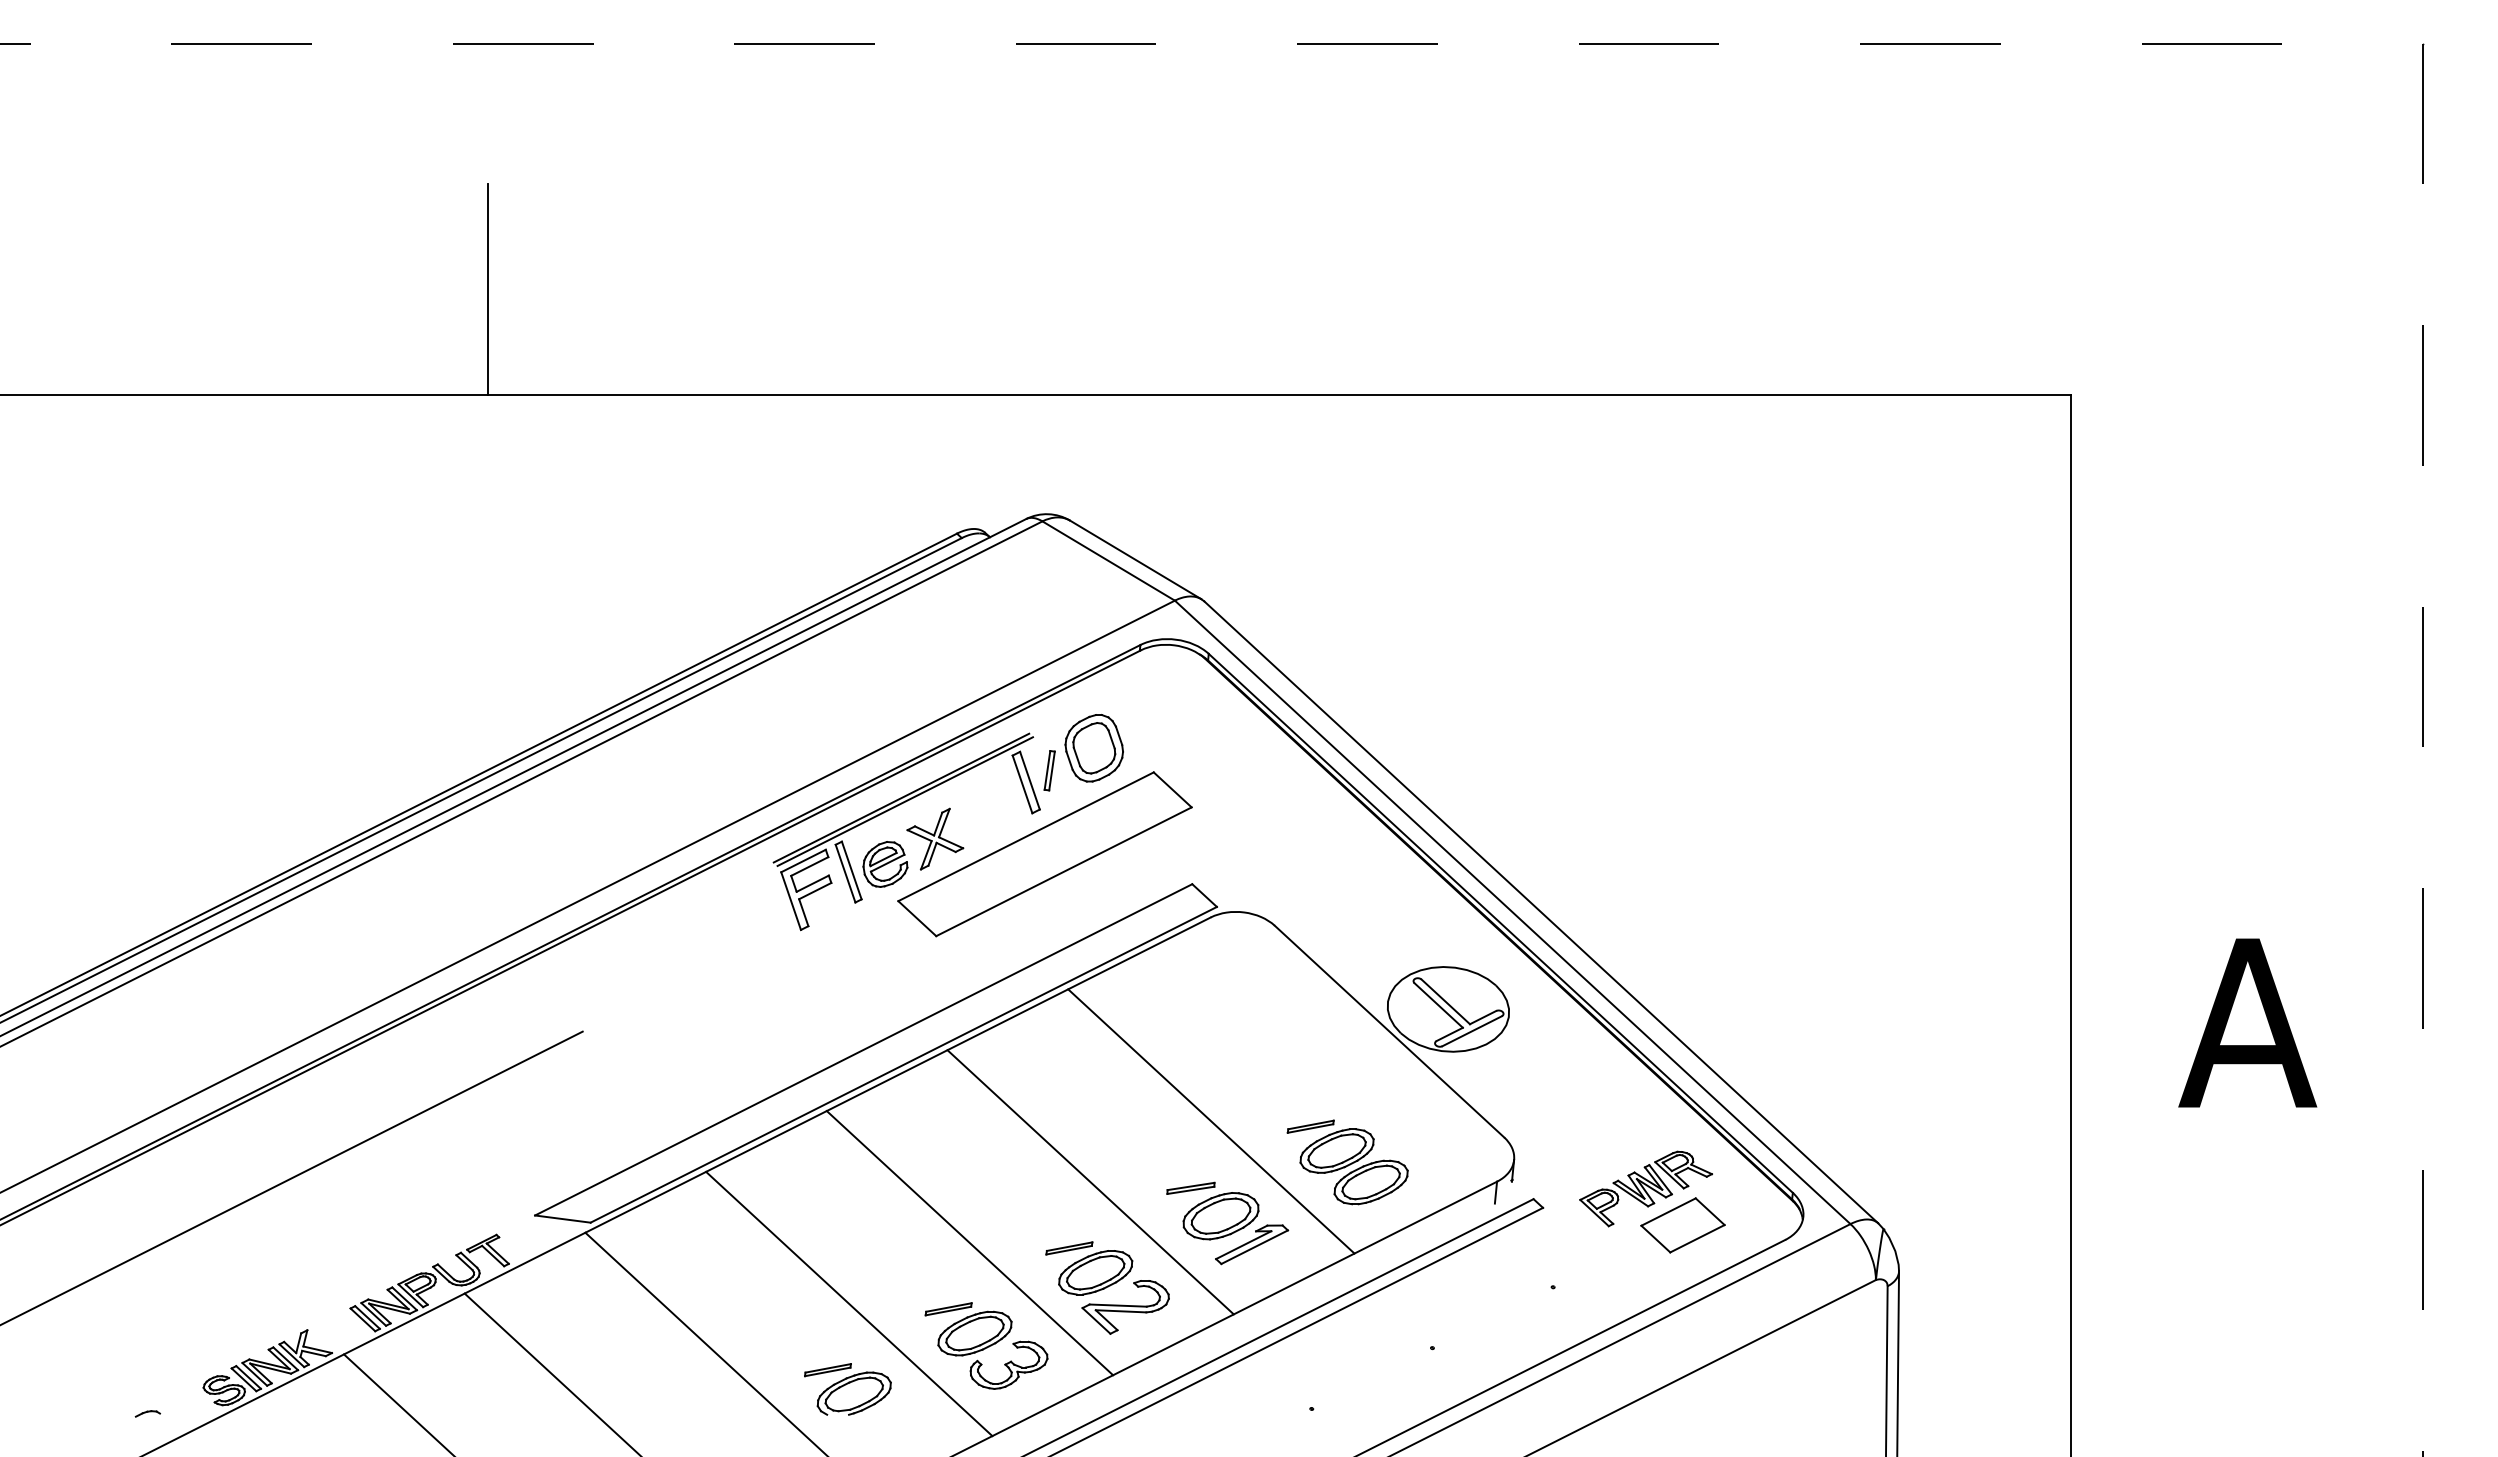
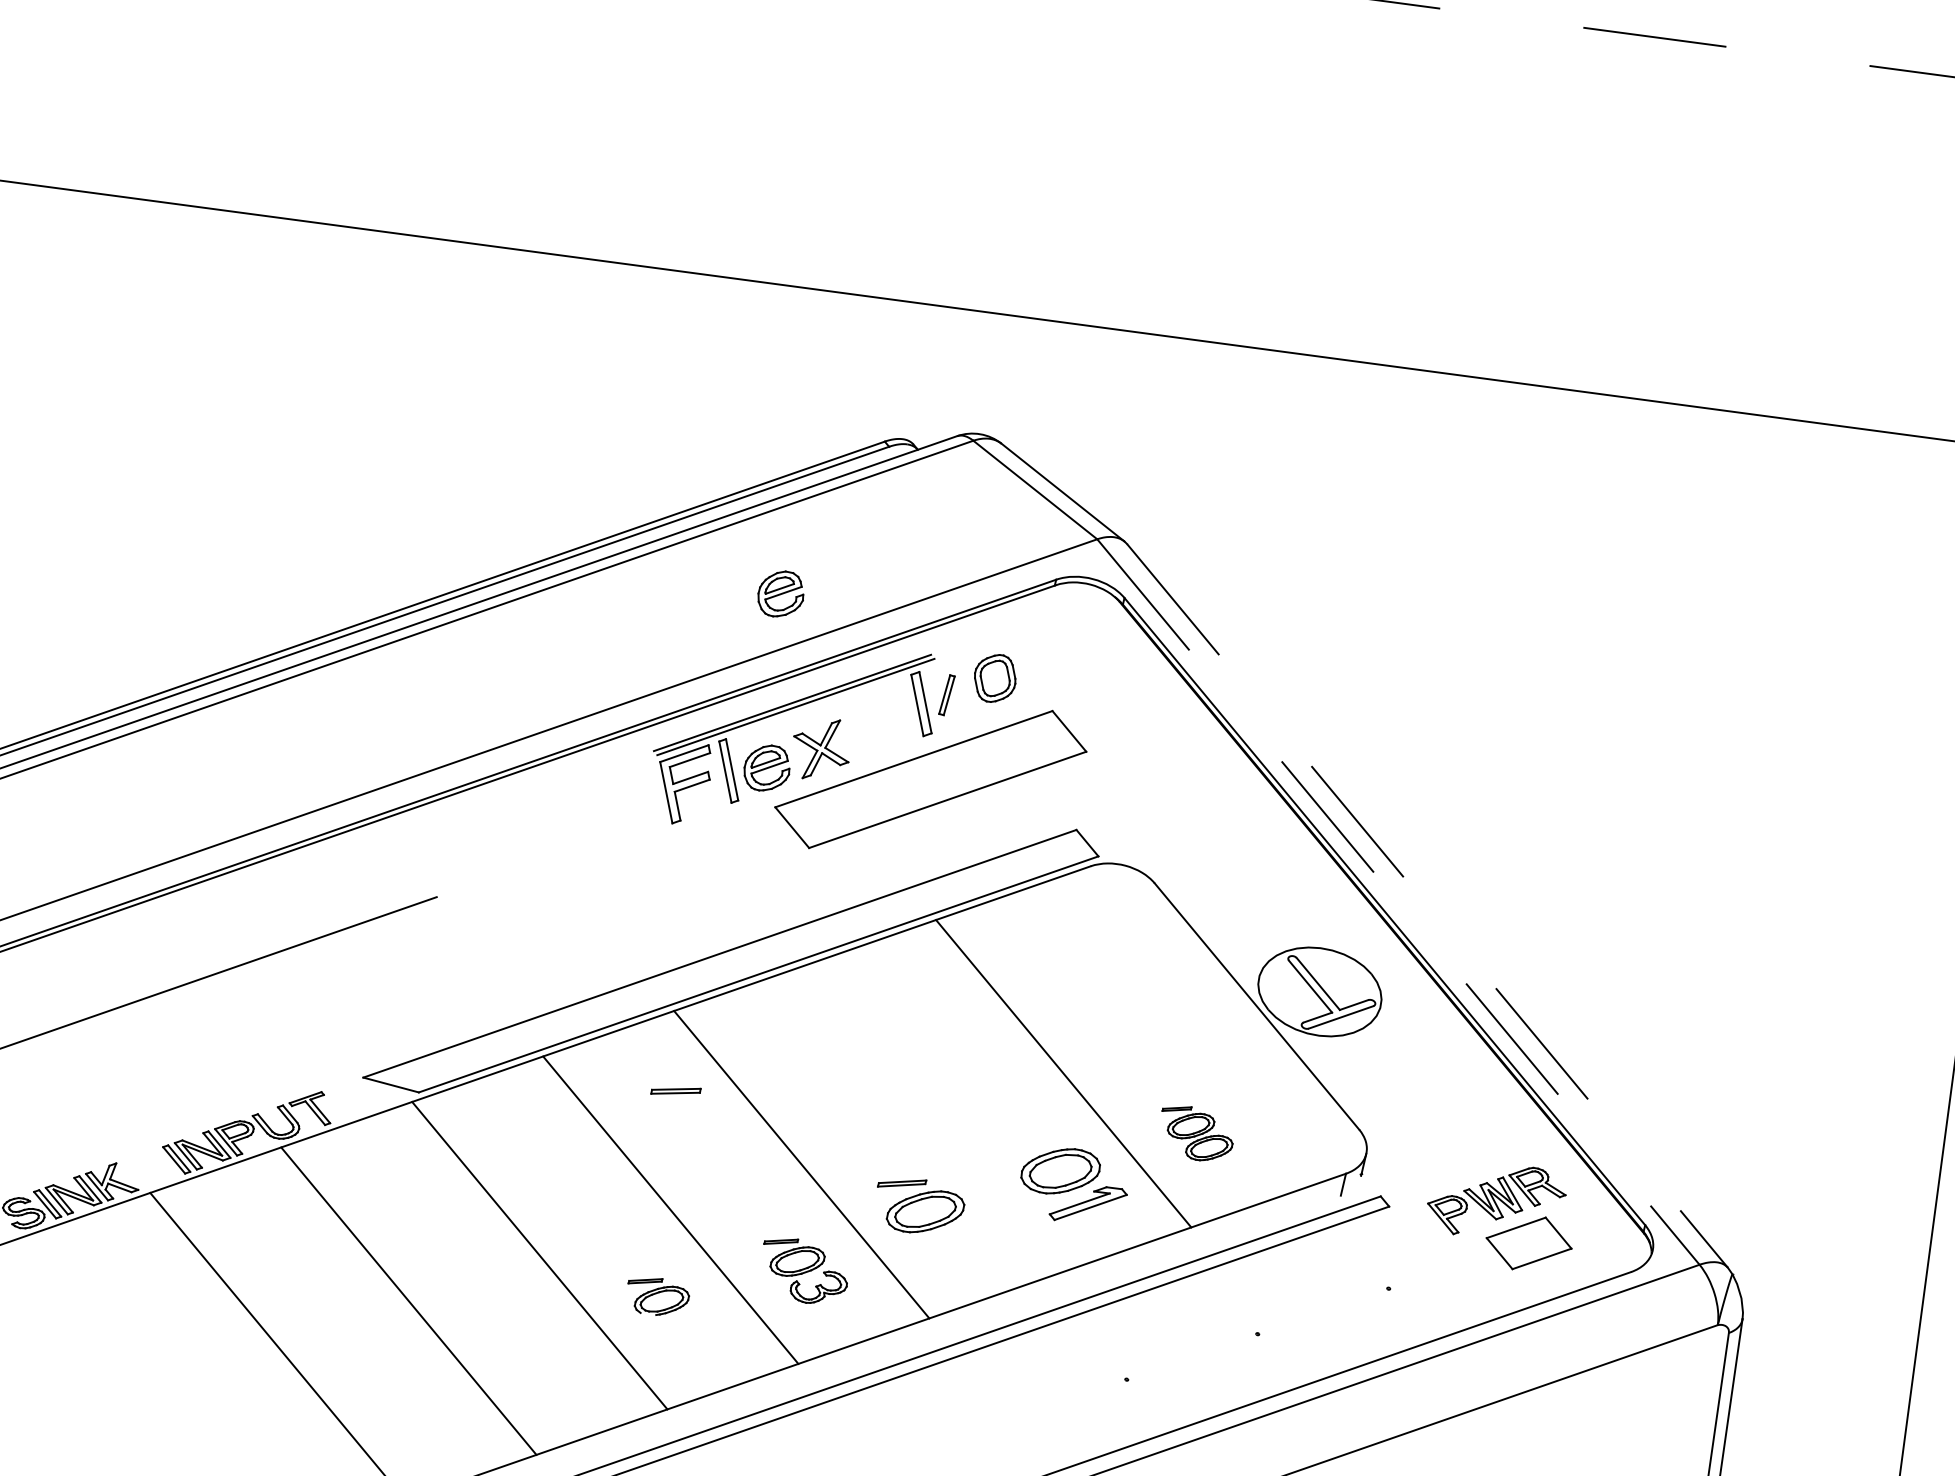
line: (487, 289) -> (440, 129), removed
part: (876, 694) -> (781, 594), added
part: (1093, 748) -> (994, 678), size x0.7
line: (1512, 912) -> (1398, 902), solid -> dashed
line: (1541, 912) -> (1427, 906), solid -> dashed
part: (1347, 1162) -> (1196, 1133), size x0.6
line: (1090, 1182) -> (932, 1119), removed
part: (1190, 1187) -> (675, 1090), moved
part: (1125, 1307) -> (951, 1251), removed
part: (986, 1345) -> (804, 1271), size x0.7
part: (847, 1389) -> (657, 1296), size x0.7

